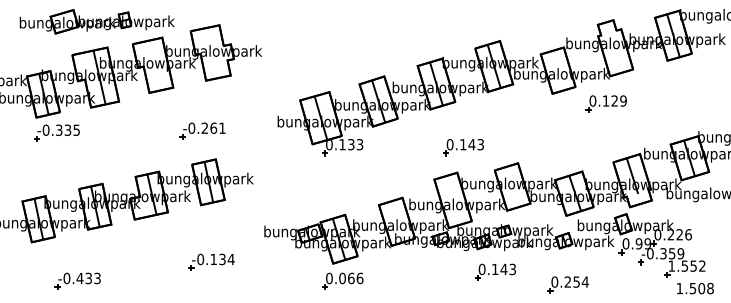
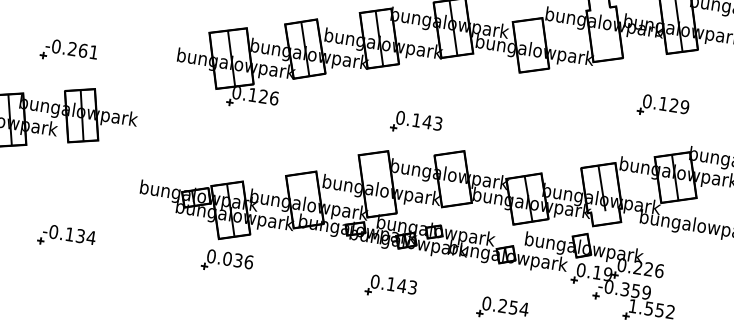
part: (605, 103) -> (662, 106), moved
part: (202, 130) -> (69, 51), moved
text: (355, 144) -> (268, 97), 0.133 -> 0.126
part: (463, 147) -> (416, 123), moved
text: (638, 243) -> (596, 272), 0.99 -> 0.19
part: (211, 261) -> (66, 236), moved
part: (495, 271) -> (391, 286), moved
text: (351, 278) -> (238, 260), 0.066 -> 0.036

